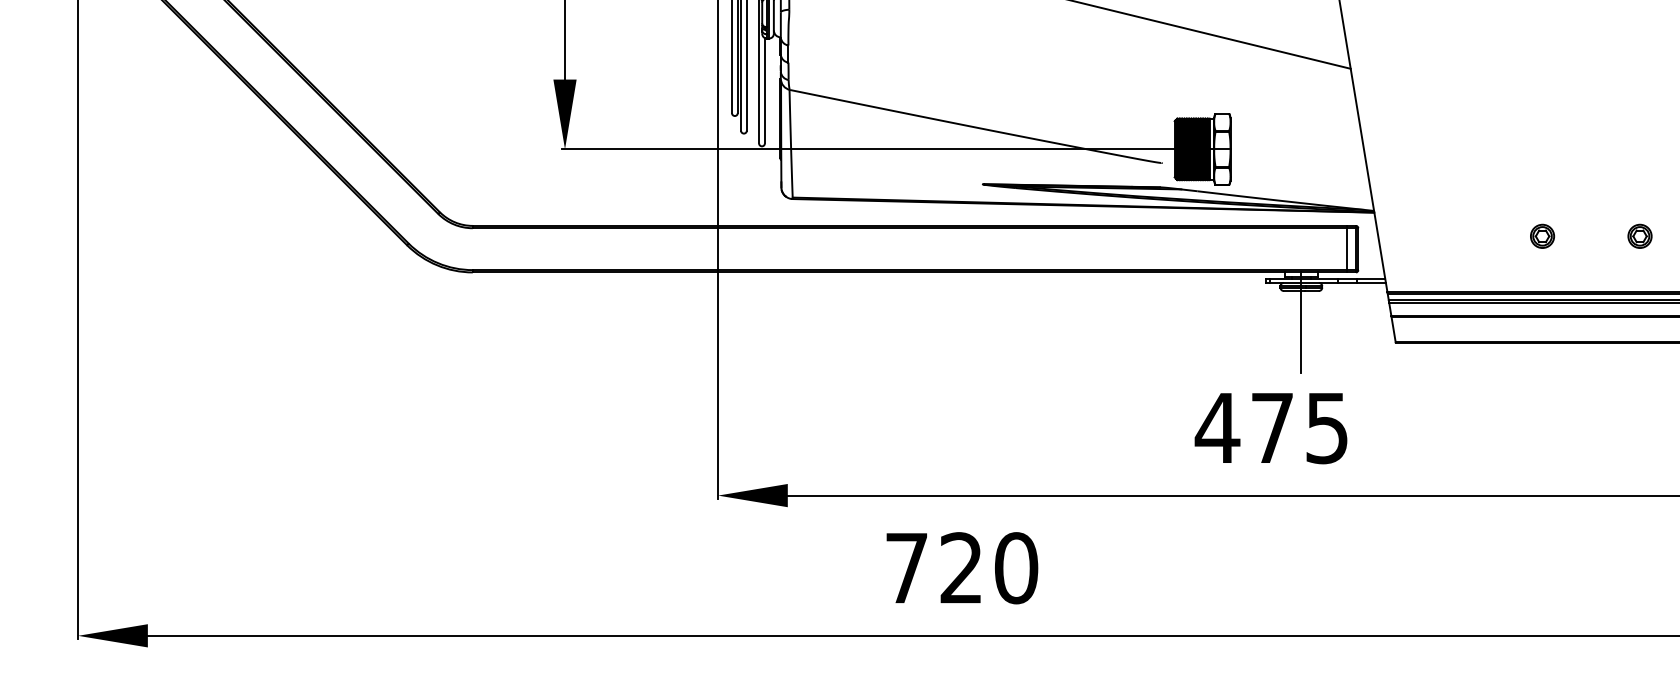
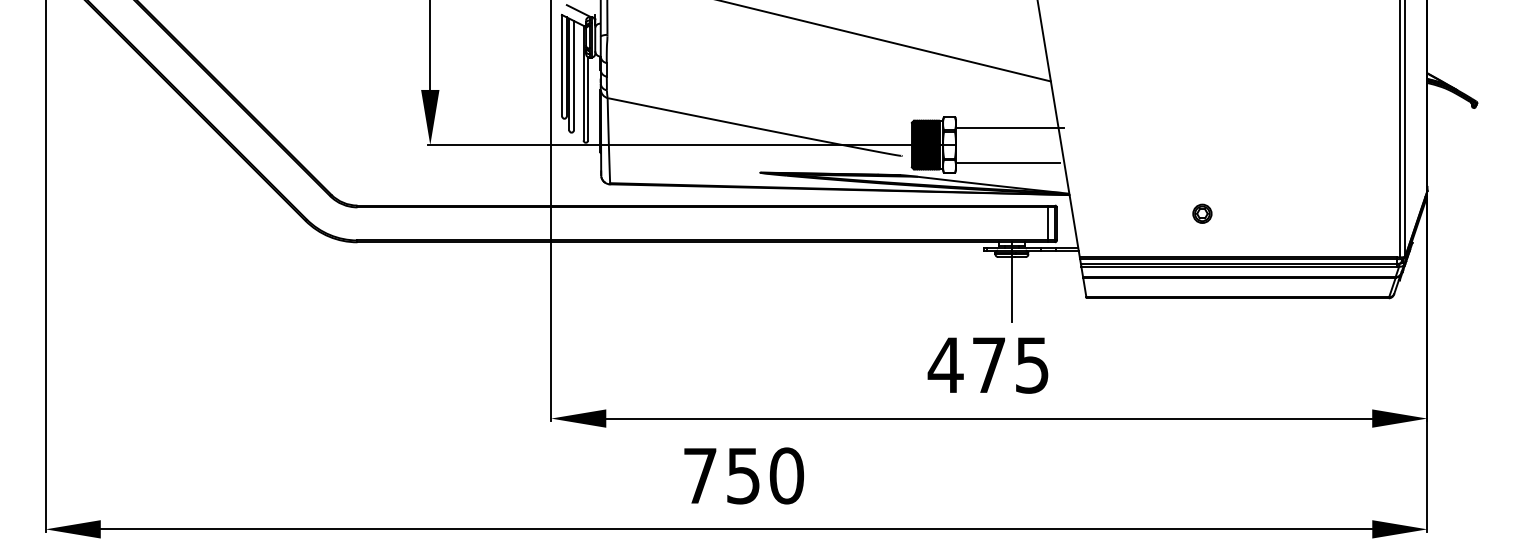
line: (1298, 127) -> (1009, 127), added
line: (1295, 171) -> (1007, 162), added
part: (1640, 235) -> (1279, 213), removed
text: (961, 567) -> (743, 475), 720 -> 750

